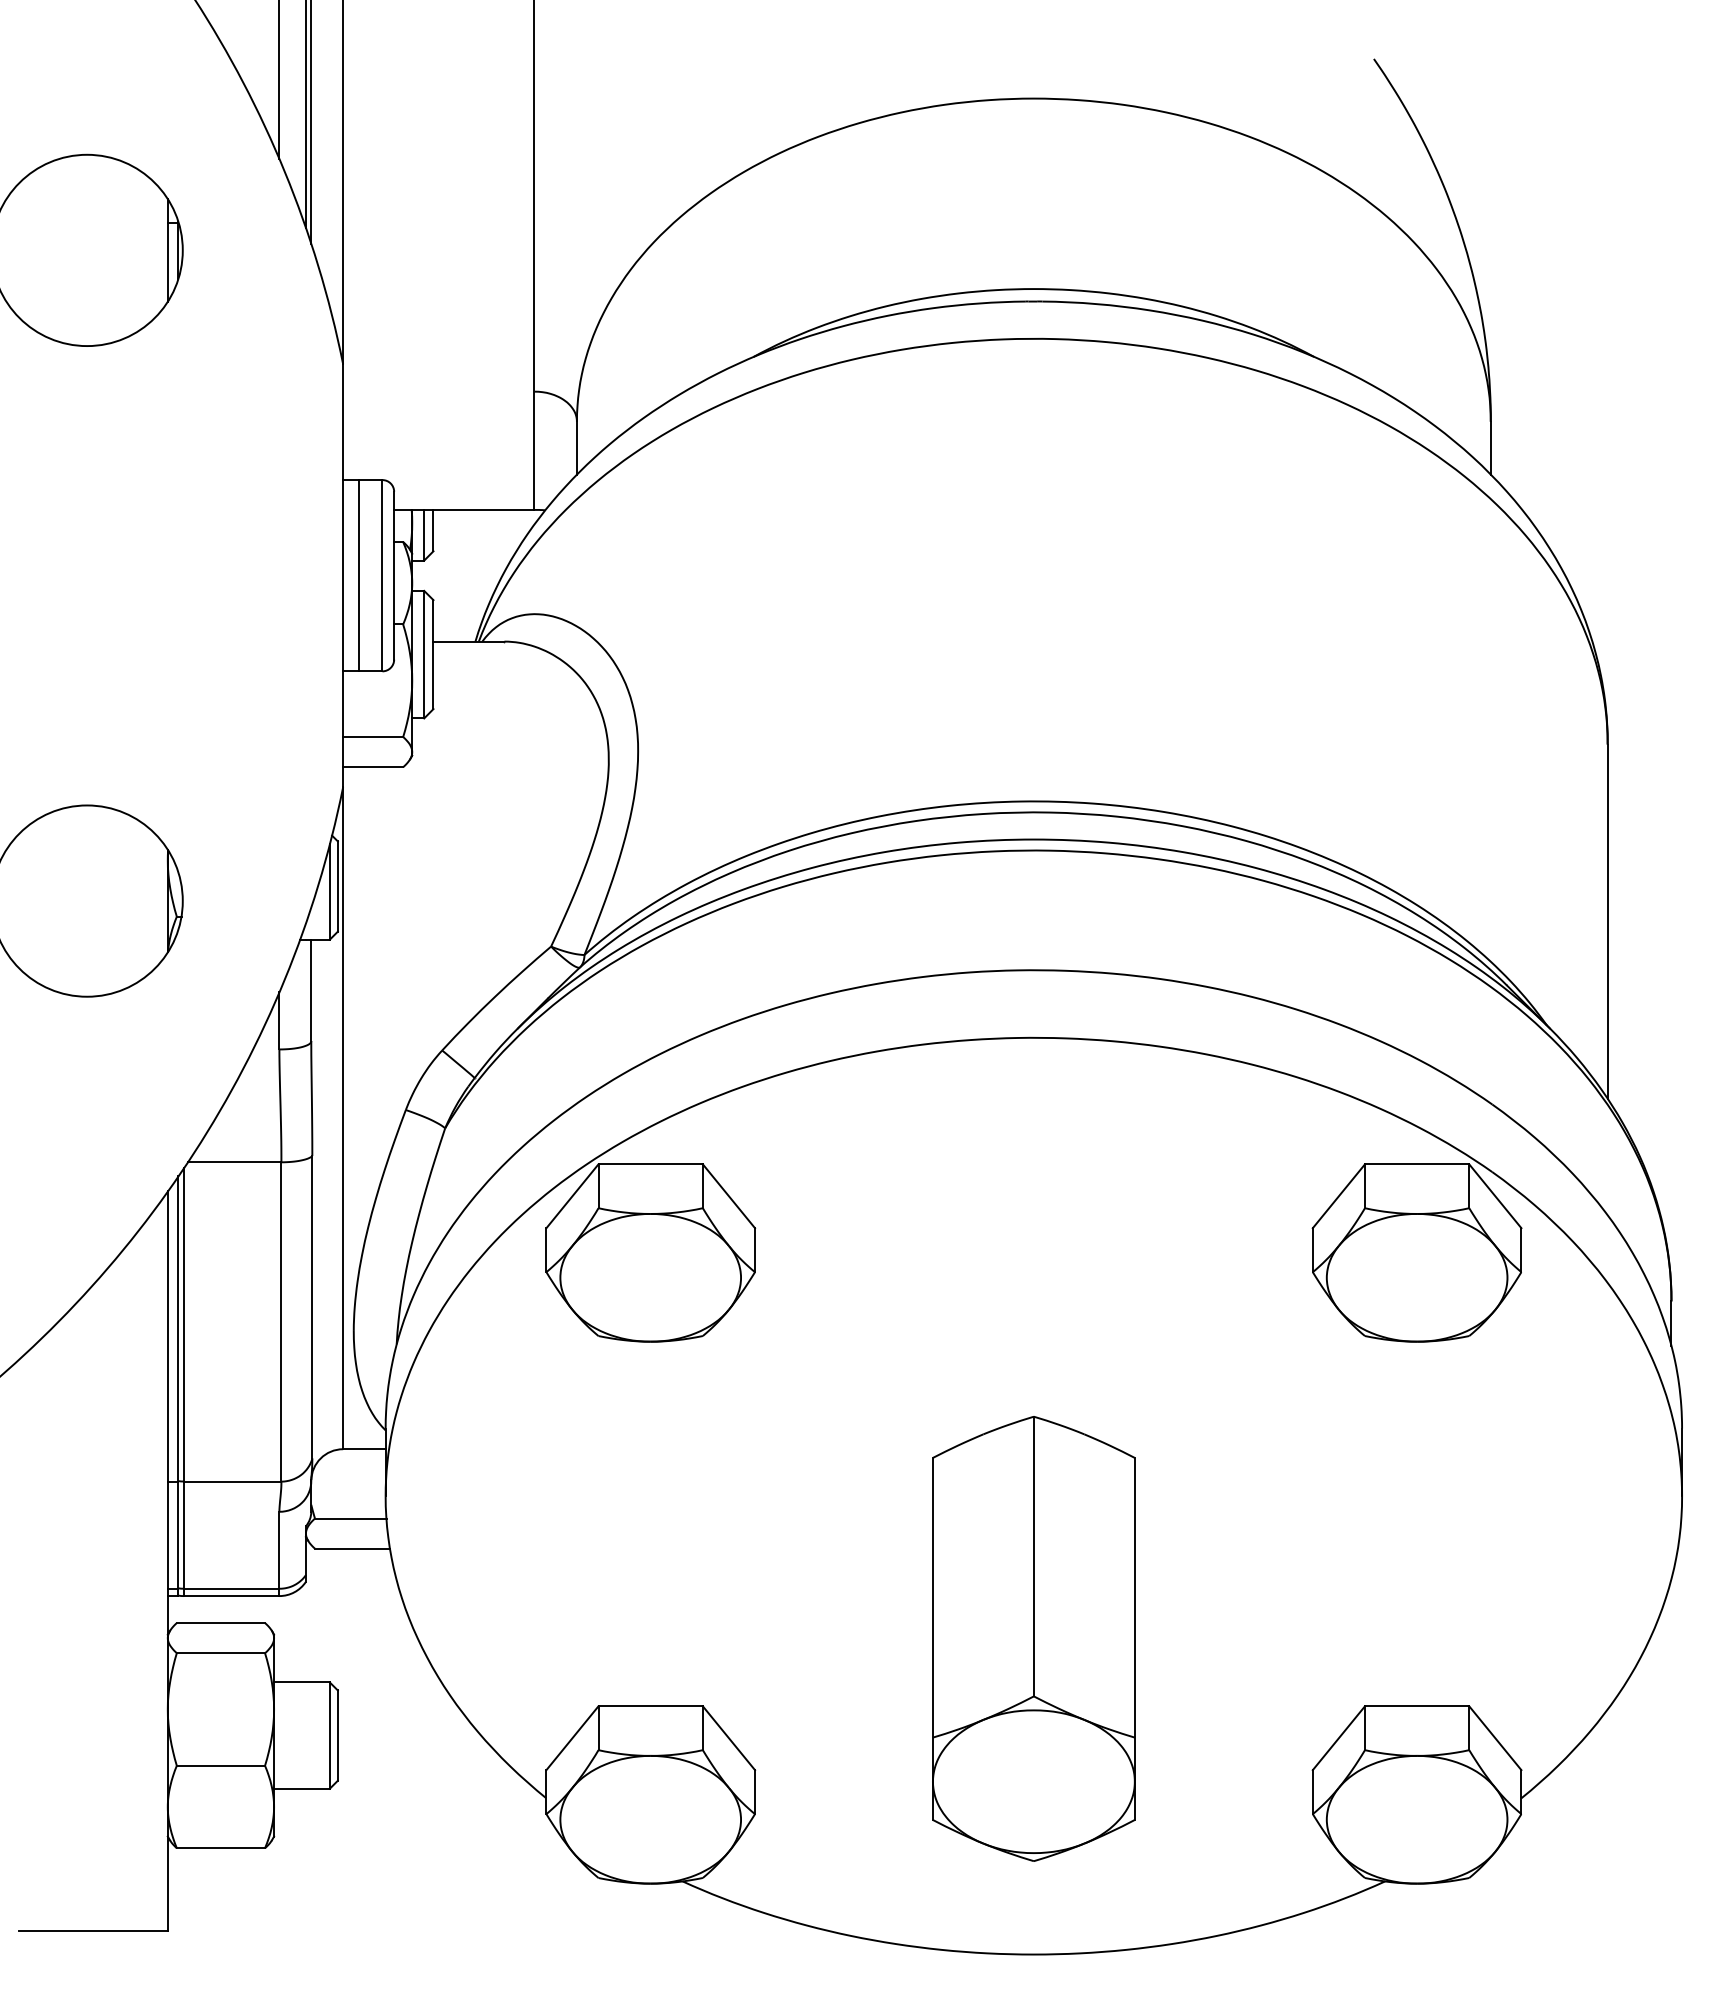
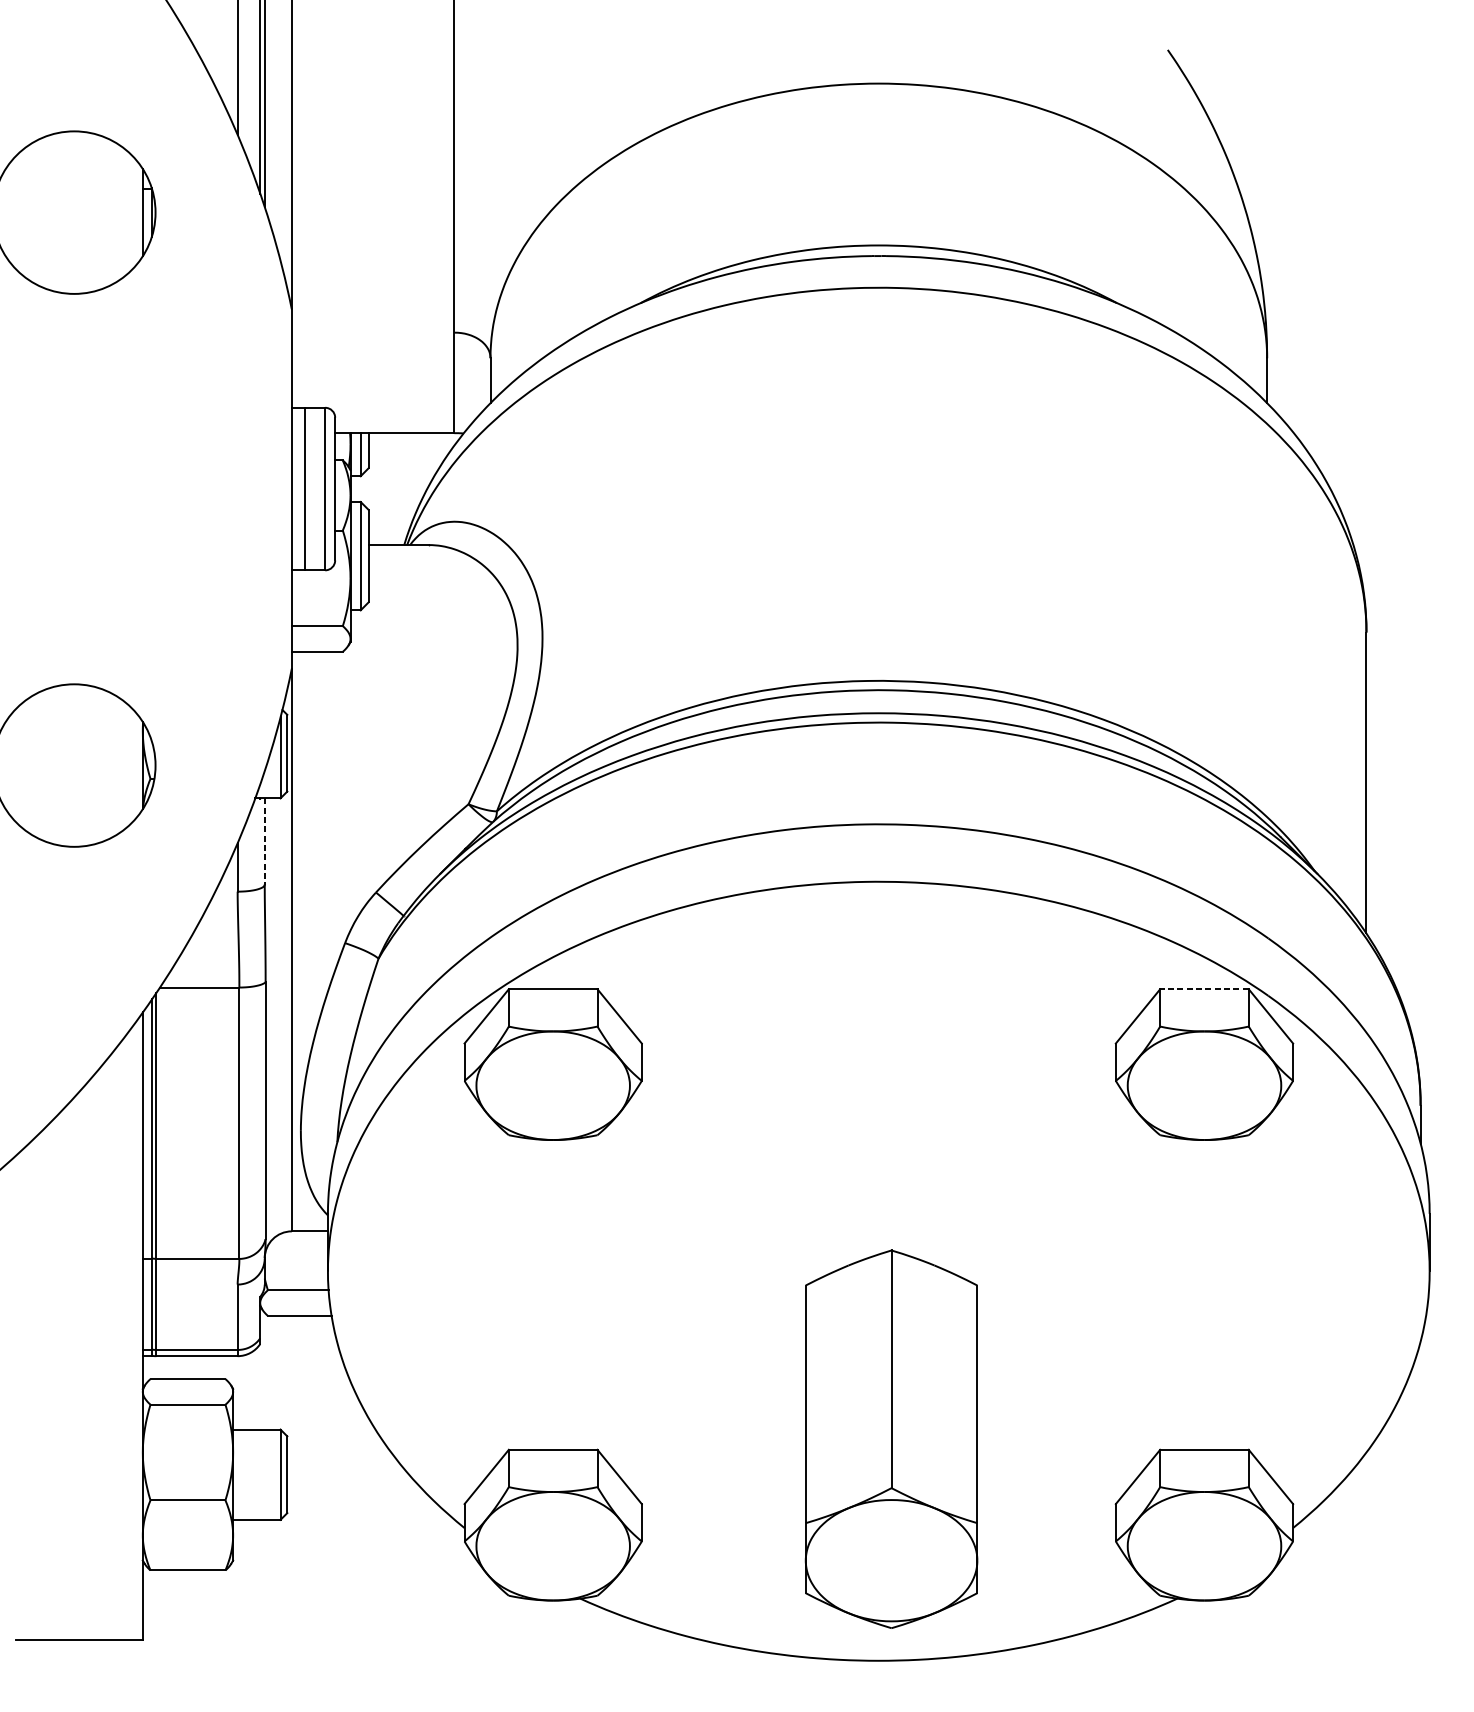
line: (311, 990) -> (264, 841), solid -> dashed
line: (1416, 1164) -> (1203, 989), solid -> dashed
part: (1033, 1638) -> (891, 1438), moved

